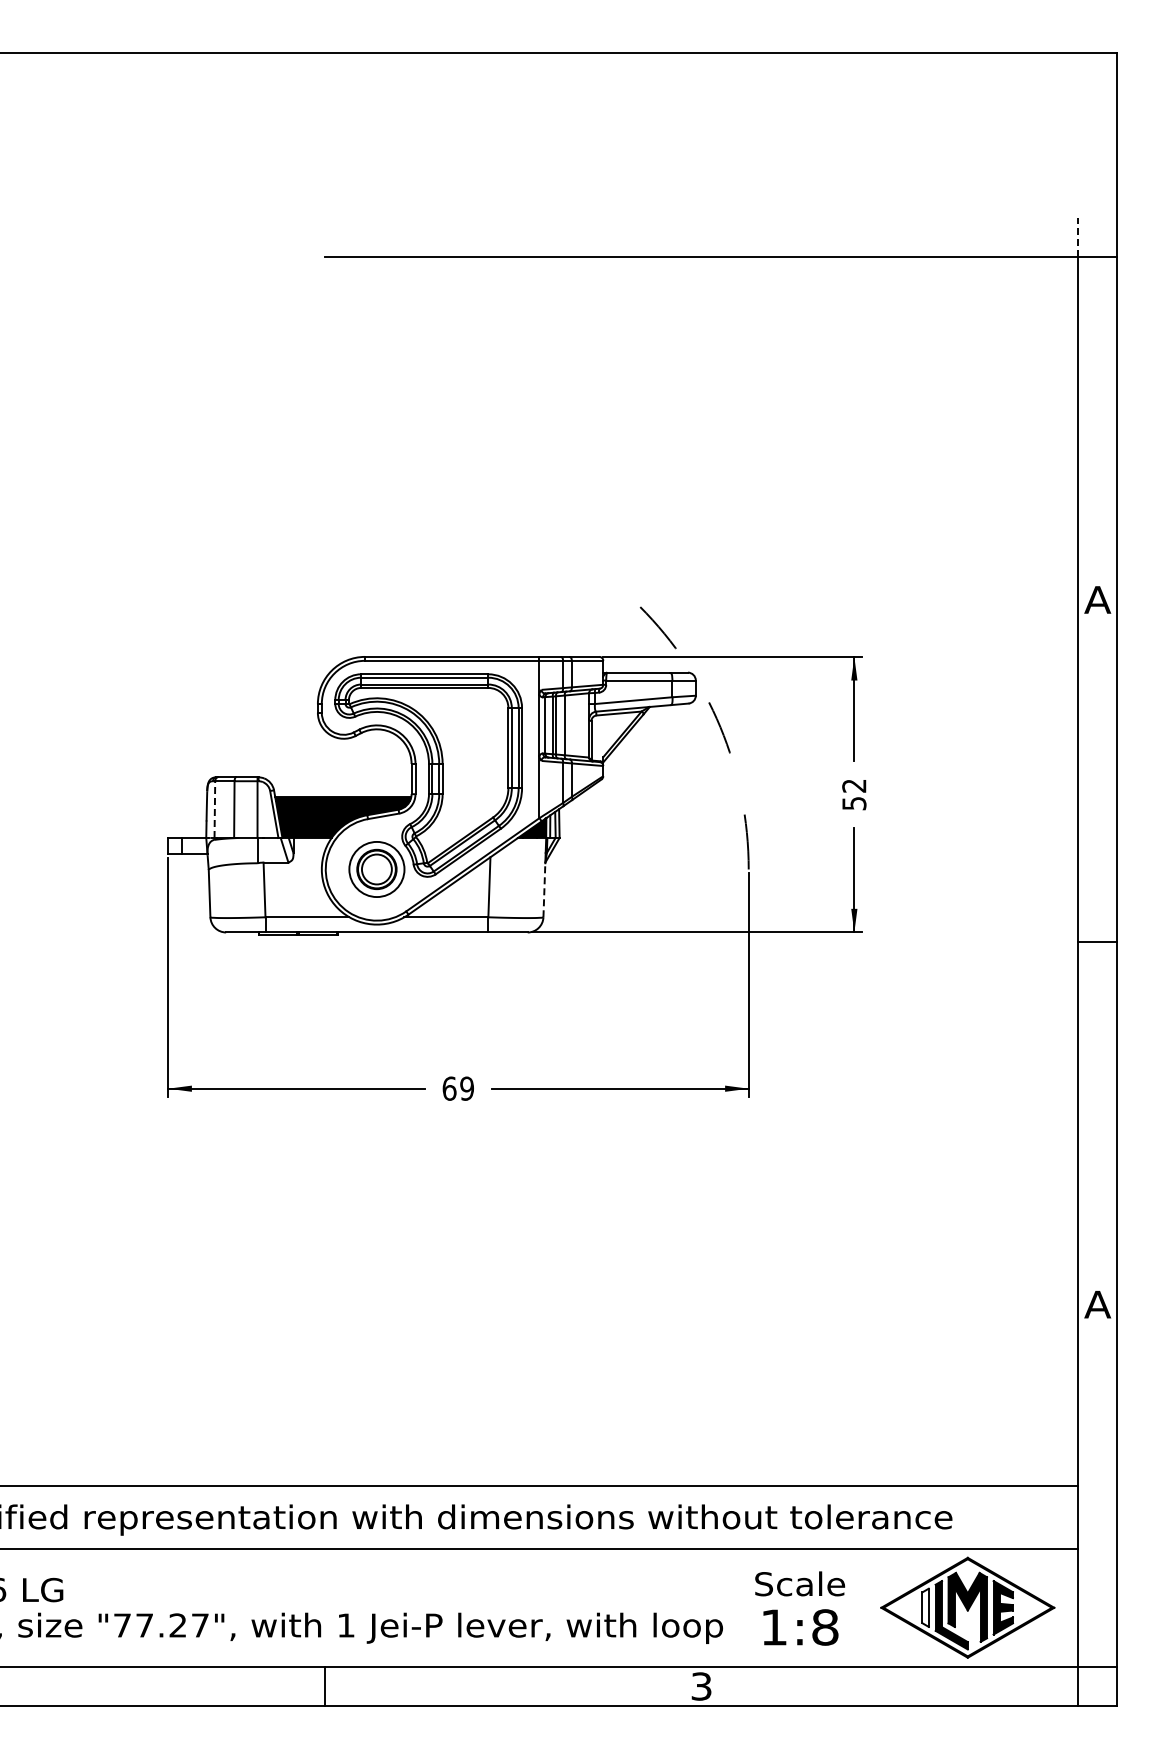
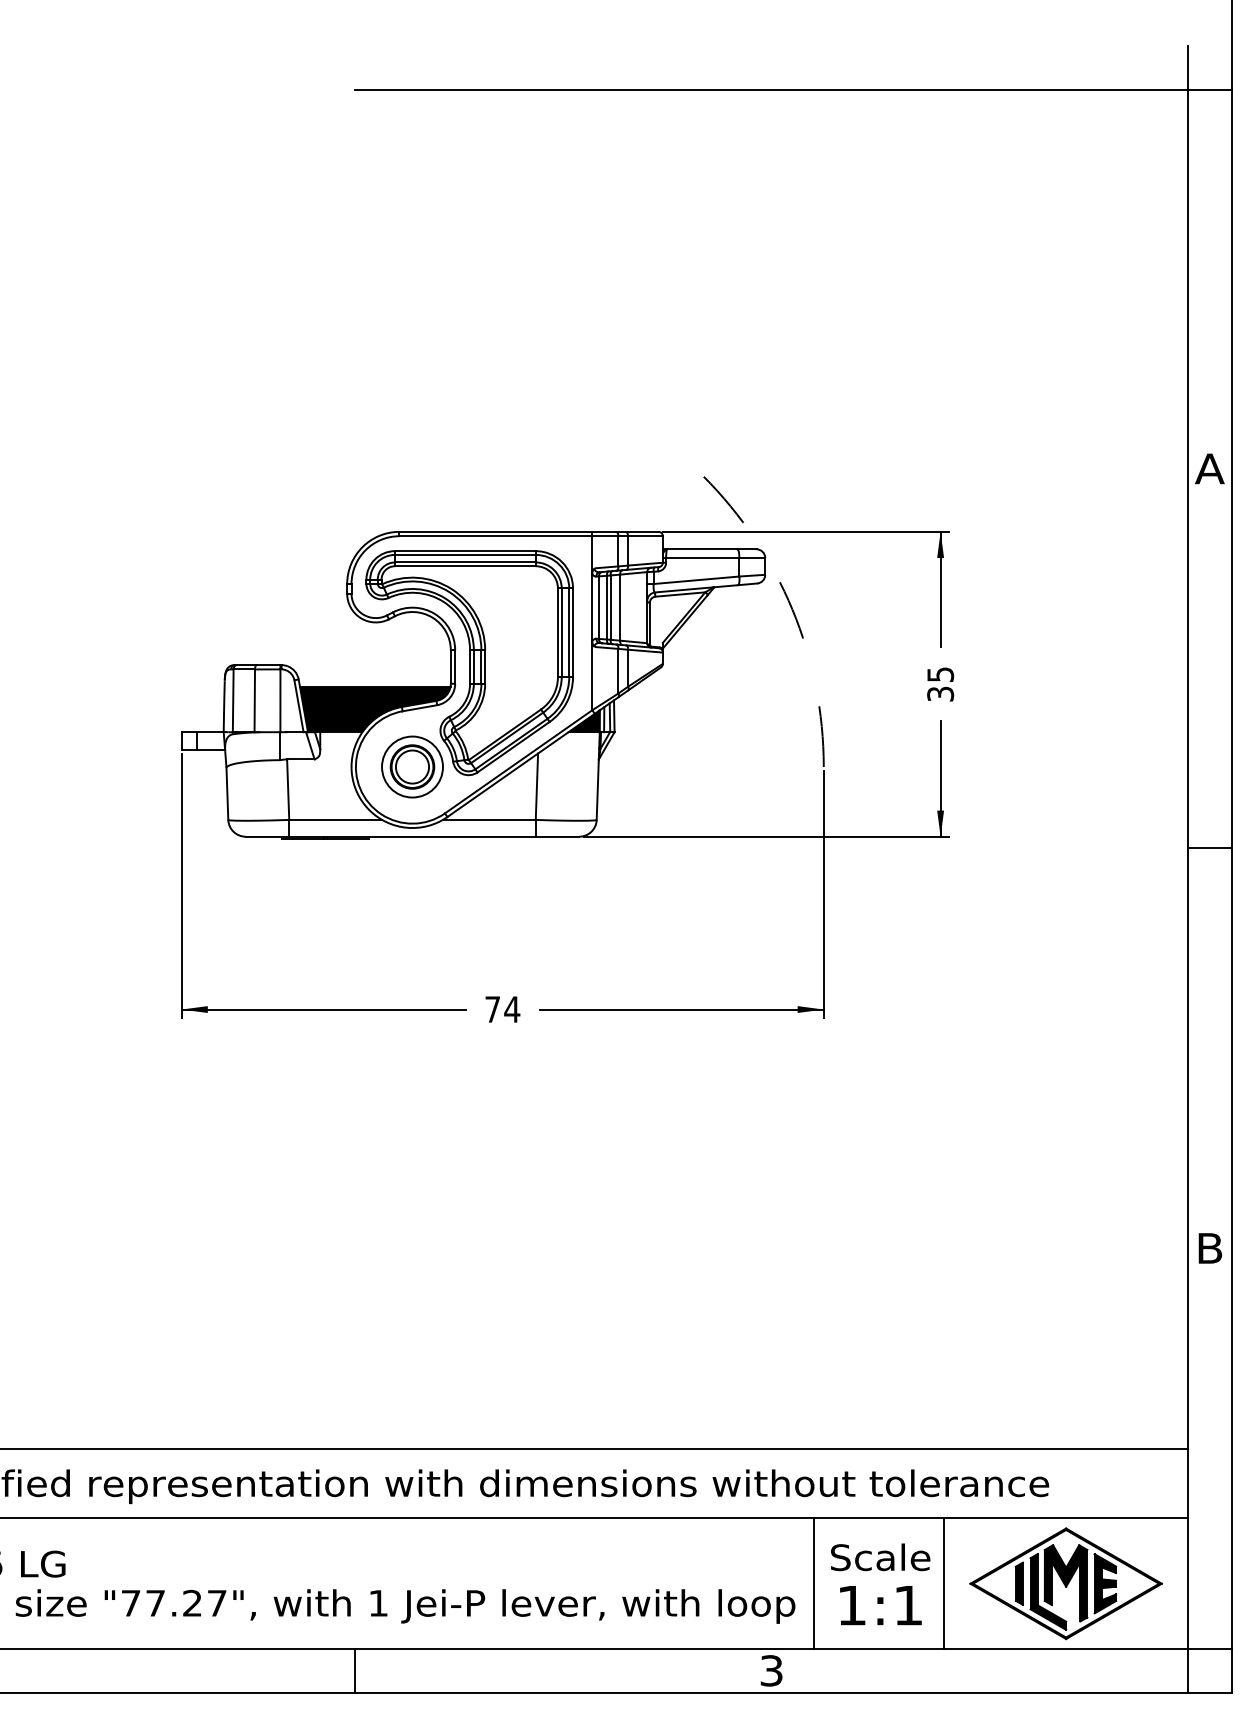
line: (1078, 237) -> (1188, 67), dashed -> solid
text: (854, 794) -> (940, 684), 52 -> 35
line: (214, 809) -> (232, 700), dashed -> solid
line: (544, 889) -> (597, 789), dashed -> solid
text: (458, 1088) -> (502, 1009), 69 -> 74
text: (1097, 1304) -> (1209, 1248), A -> B
line: (739, 1607) -> (813, 1583), added
line: (857, 1607) -> (944, 1583), added
fill: (925, 1607) -> (1019, 1583), added
text: (825, 1627) -> (908, 1605), 1:8 -> 1:1

